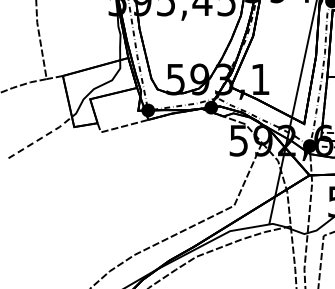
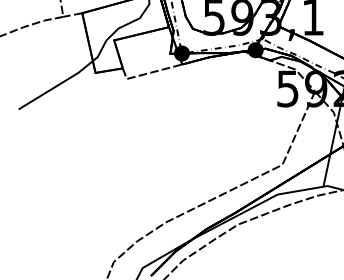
line: (41, 137) -> (57, 85), dashed -> solid

